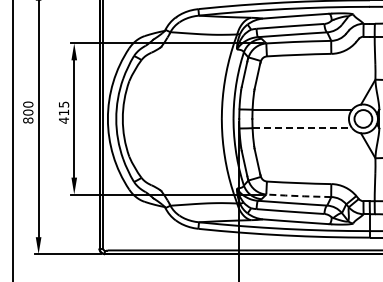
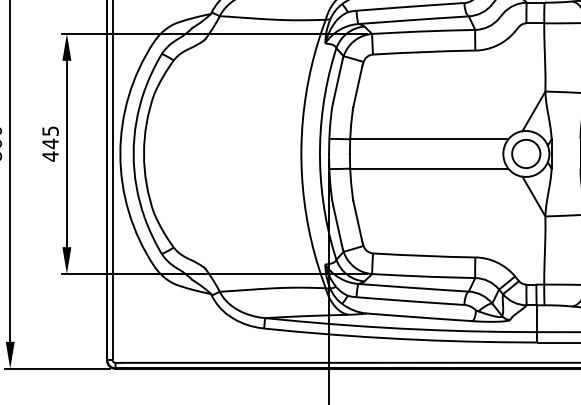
text: (63, 112) -> (49, 143), 415 -> 445
line: (302, 128) -> (429, 169), dashed -> solid
line: (299, 196) -> (424, 277), dashed -> solid

